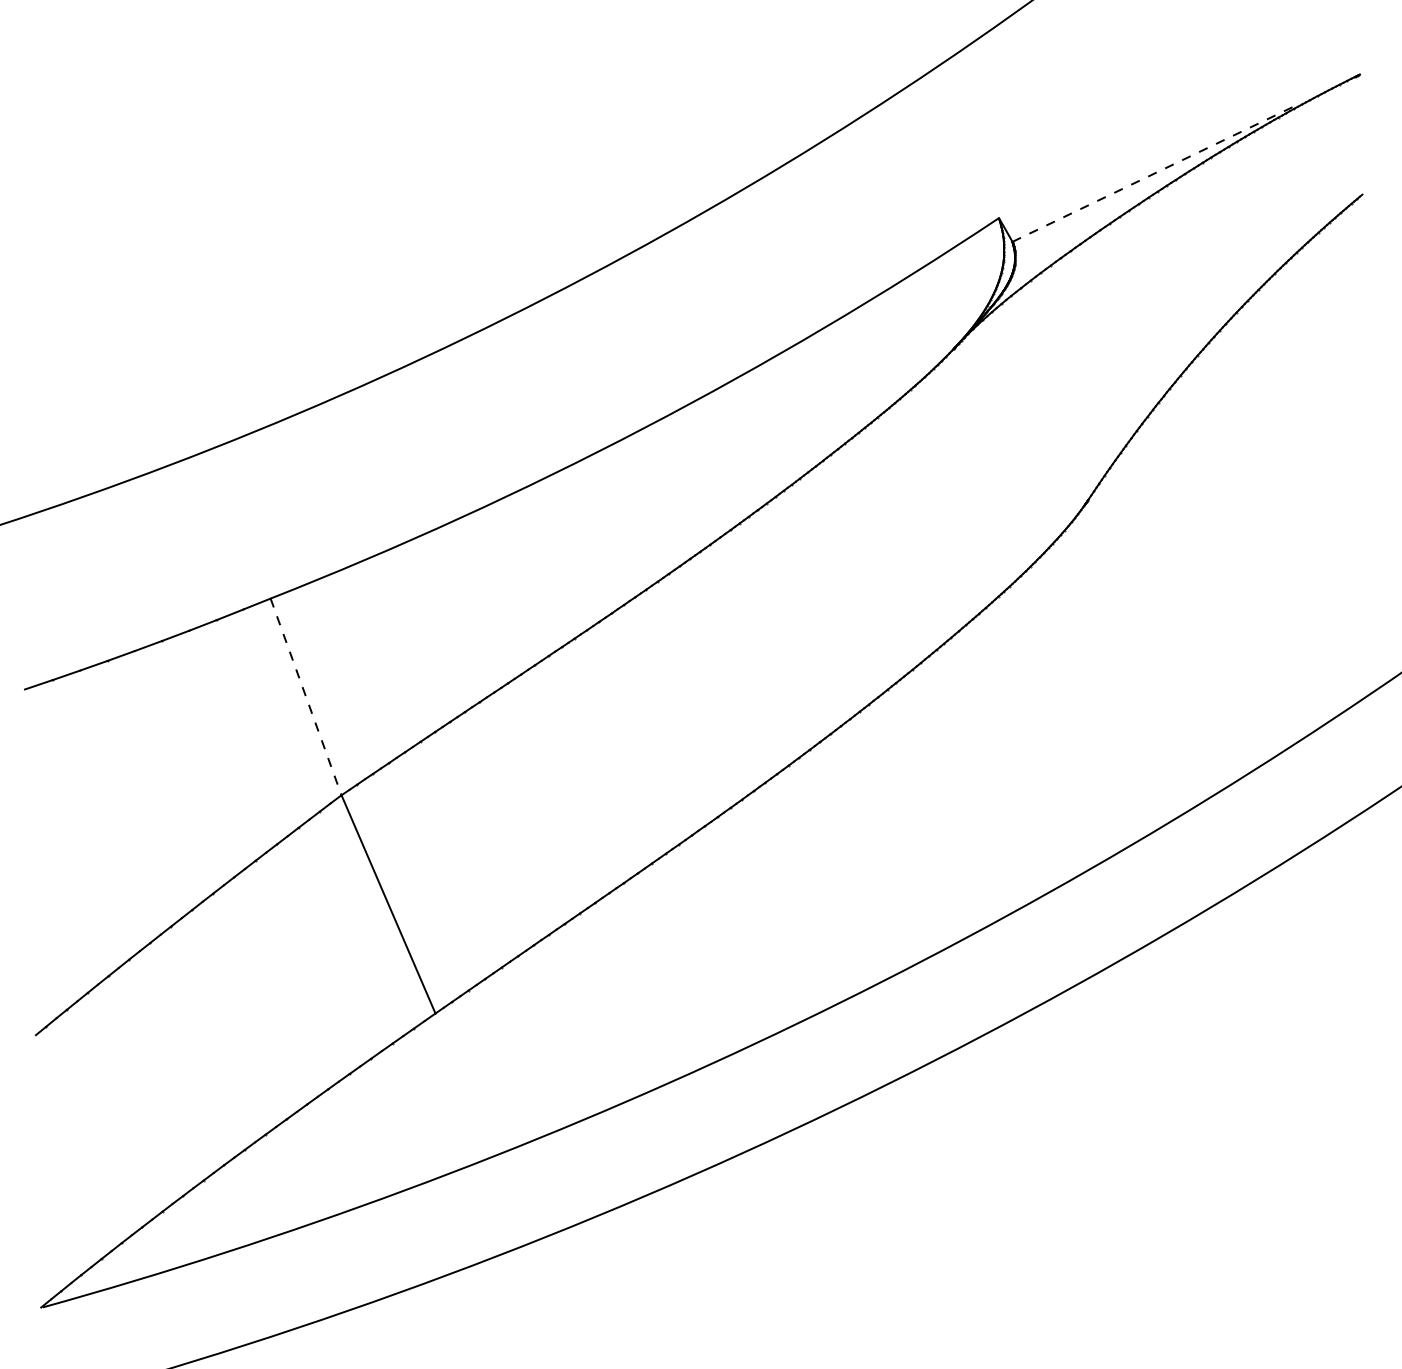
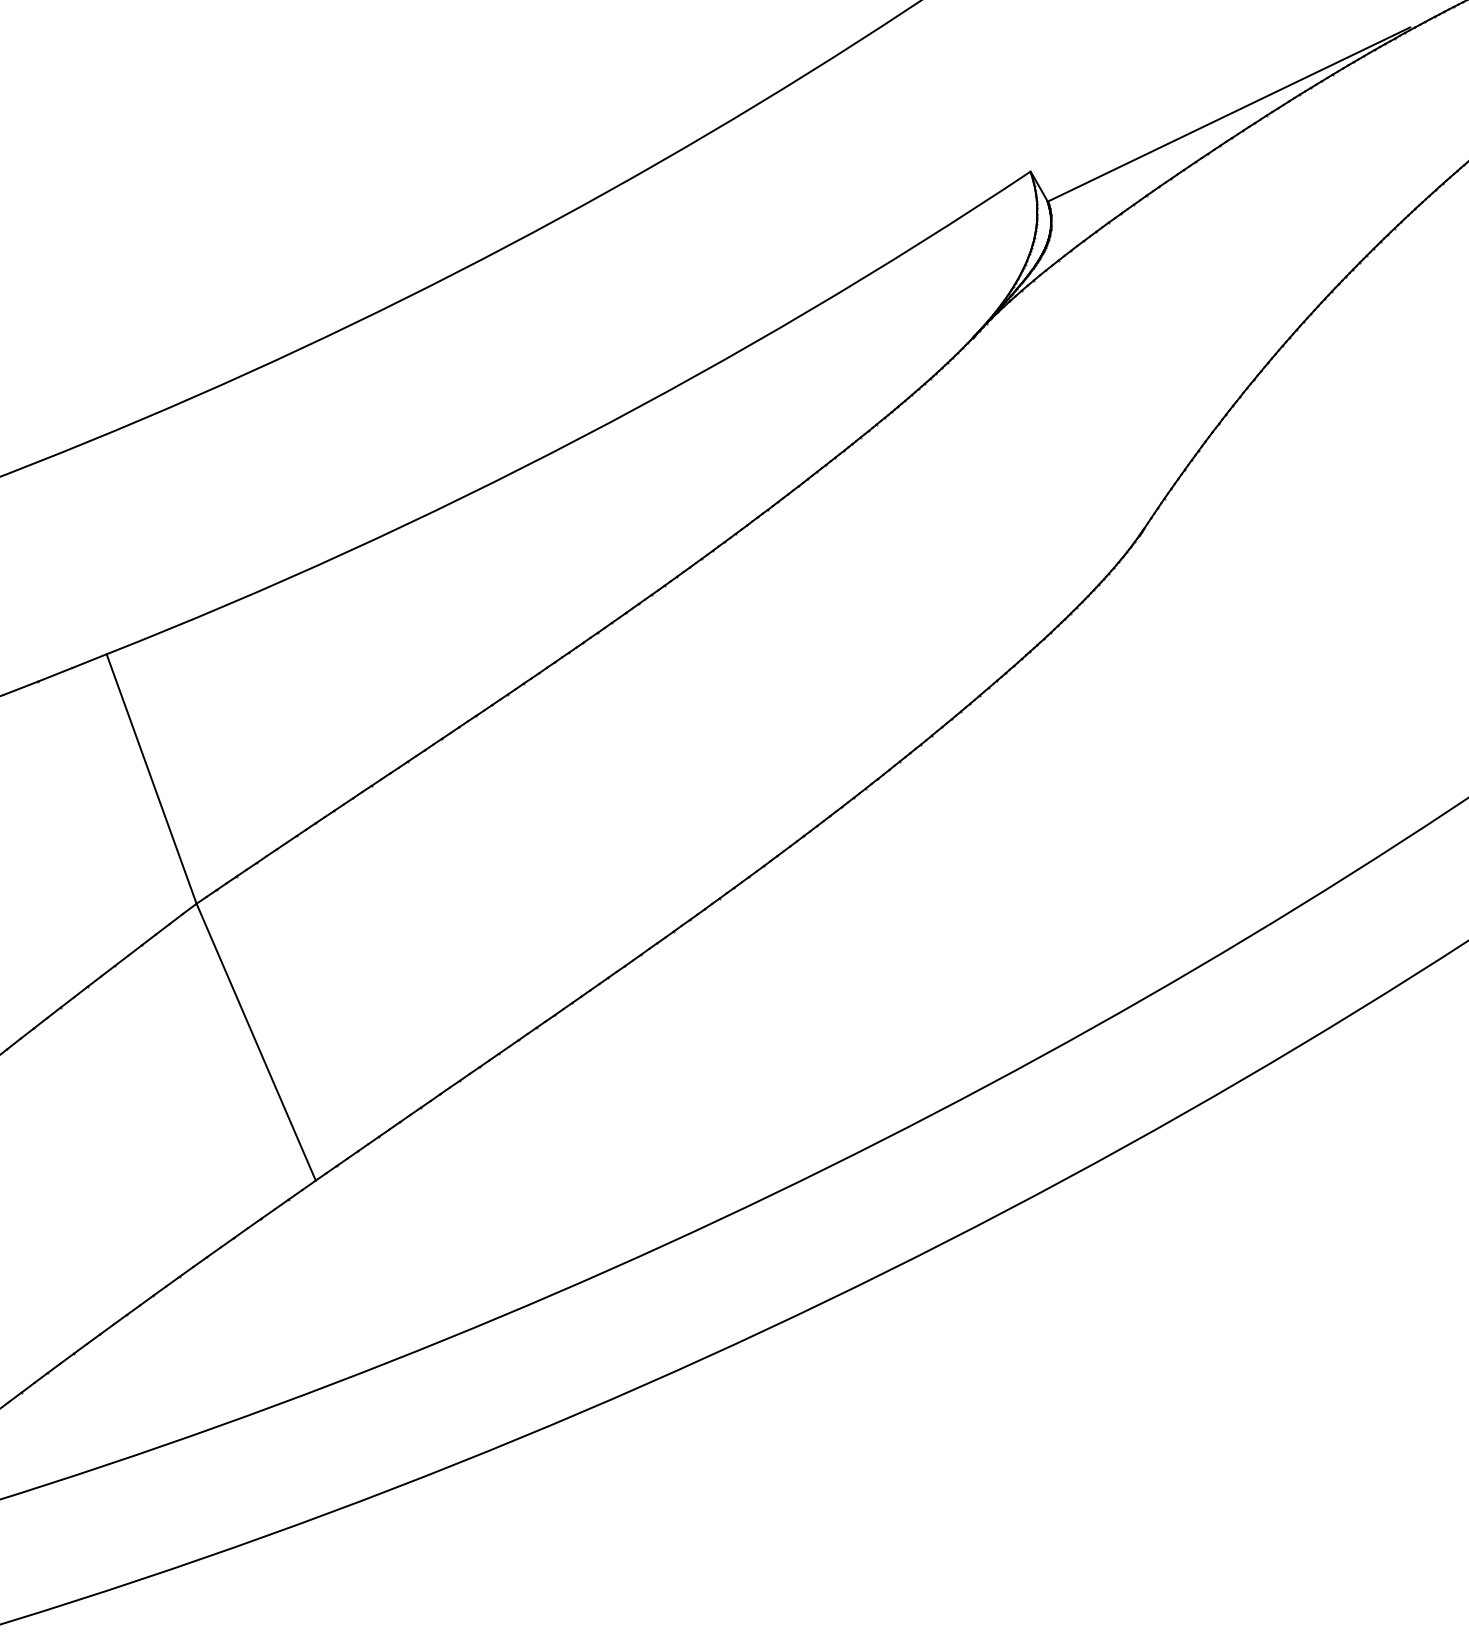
line: (1155, 173) -> (1229, 114), dashed -> solid
line: (306, 696) -> (152, 778), dashed -> solid

